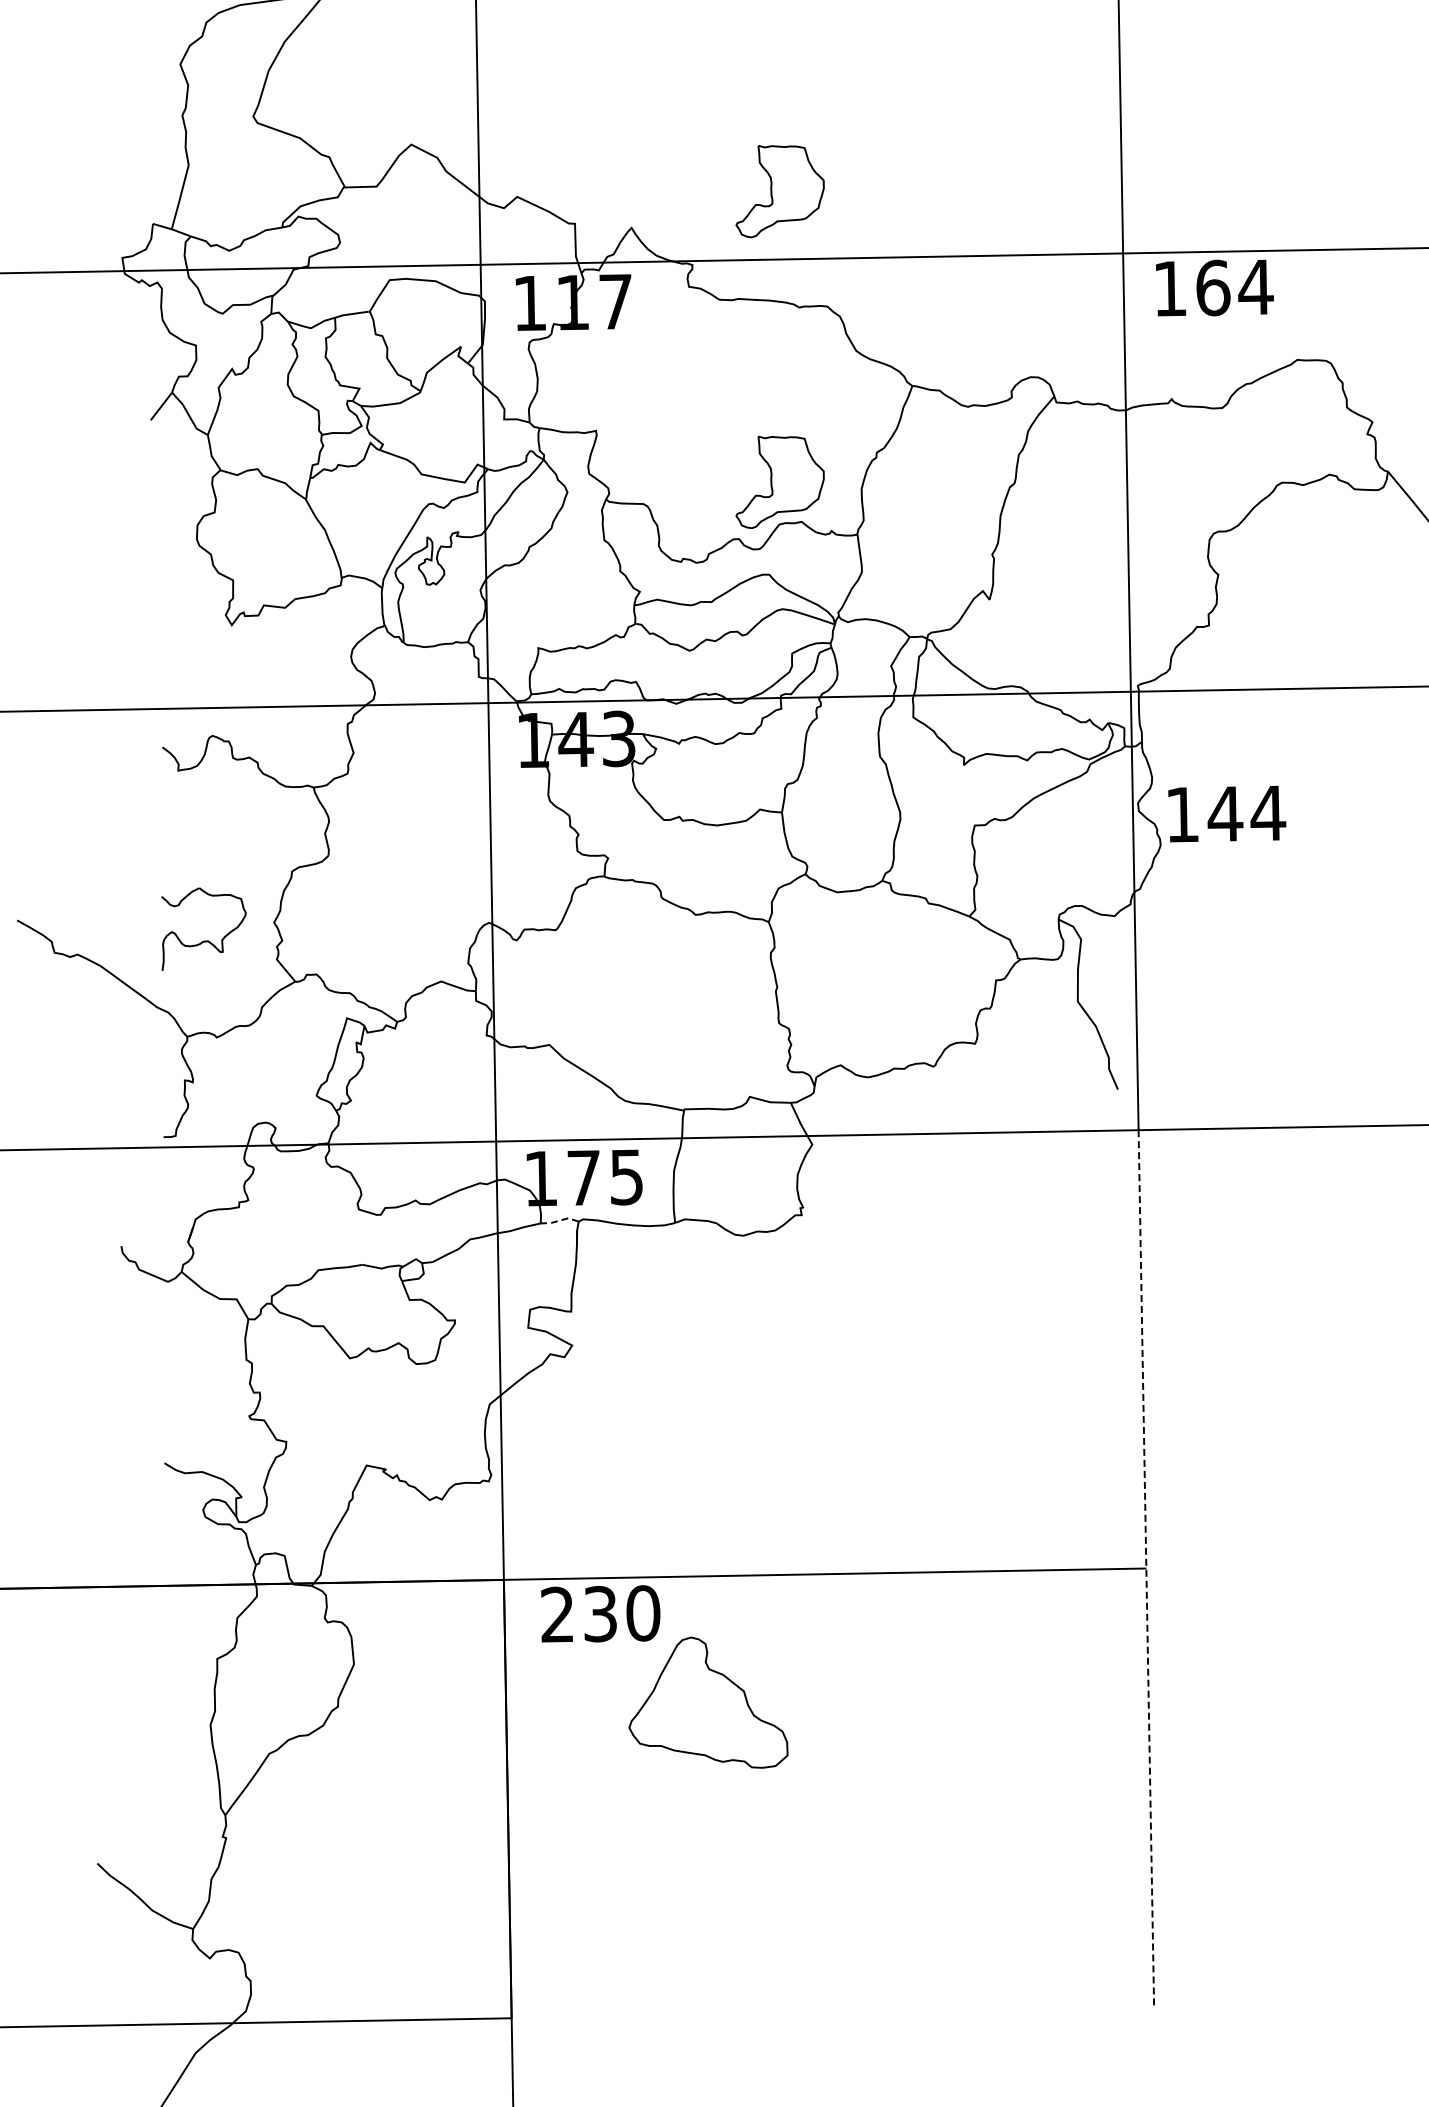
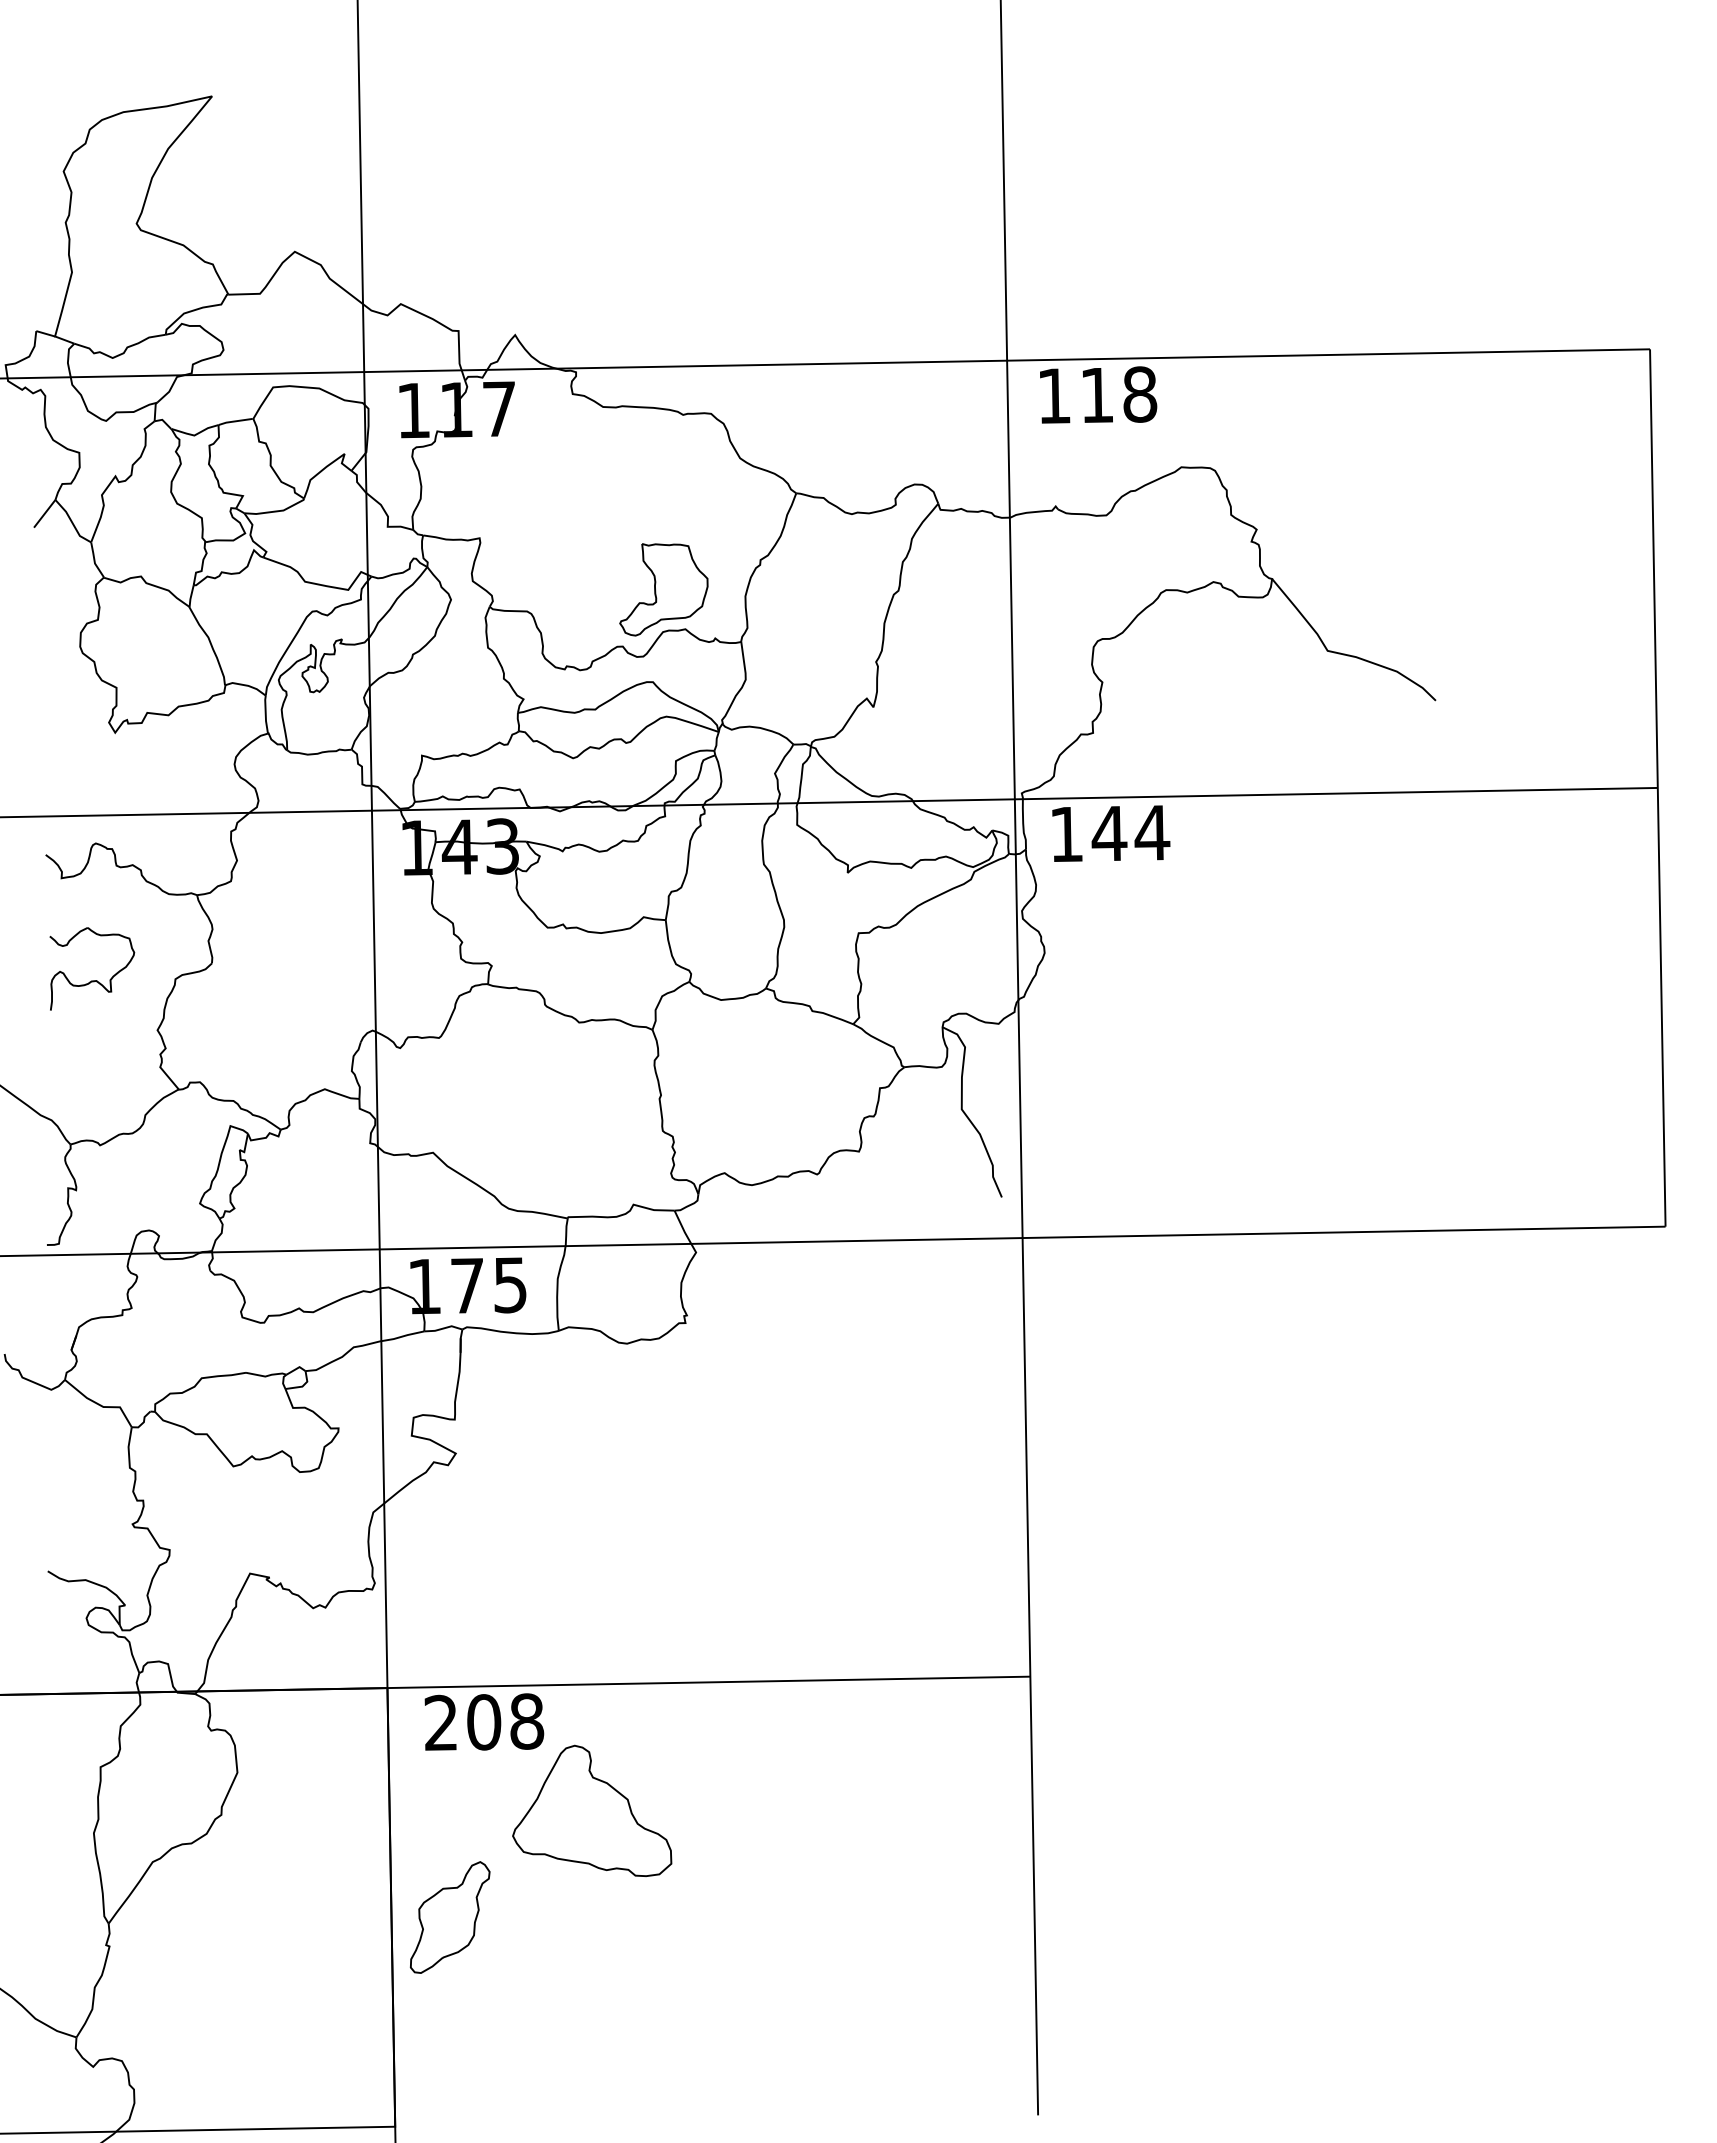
part: (779, 191) -> (663, 298), removed
text: (1235, 287) -> (1119, 394), 164 -> 118
text: (1227, 813) -> (1111, 833), moved
part: (204, 940) -> (92, 980), moved
line: (559, 1220) -> (443, 1328), dashed -> solid
line: (1146, 1568) -> (1030, 1676), dashed -> solid
text: (621, 1613) -> (505, 1721), 230 -> 208
part: (565, 1809) -> (449, 1917), added

